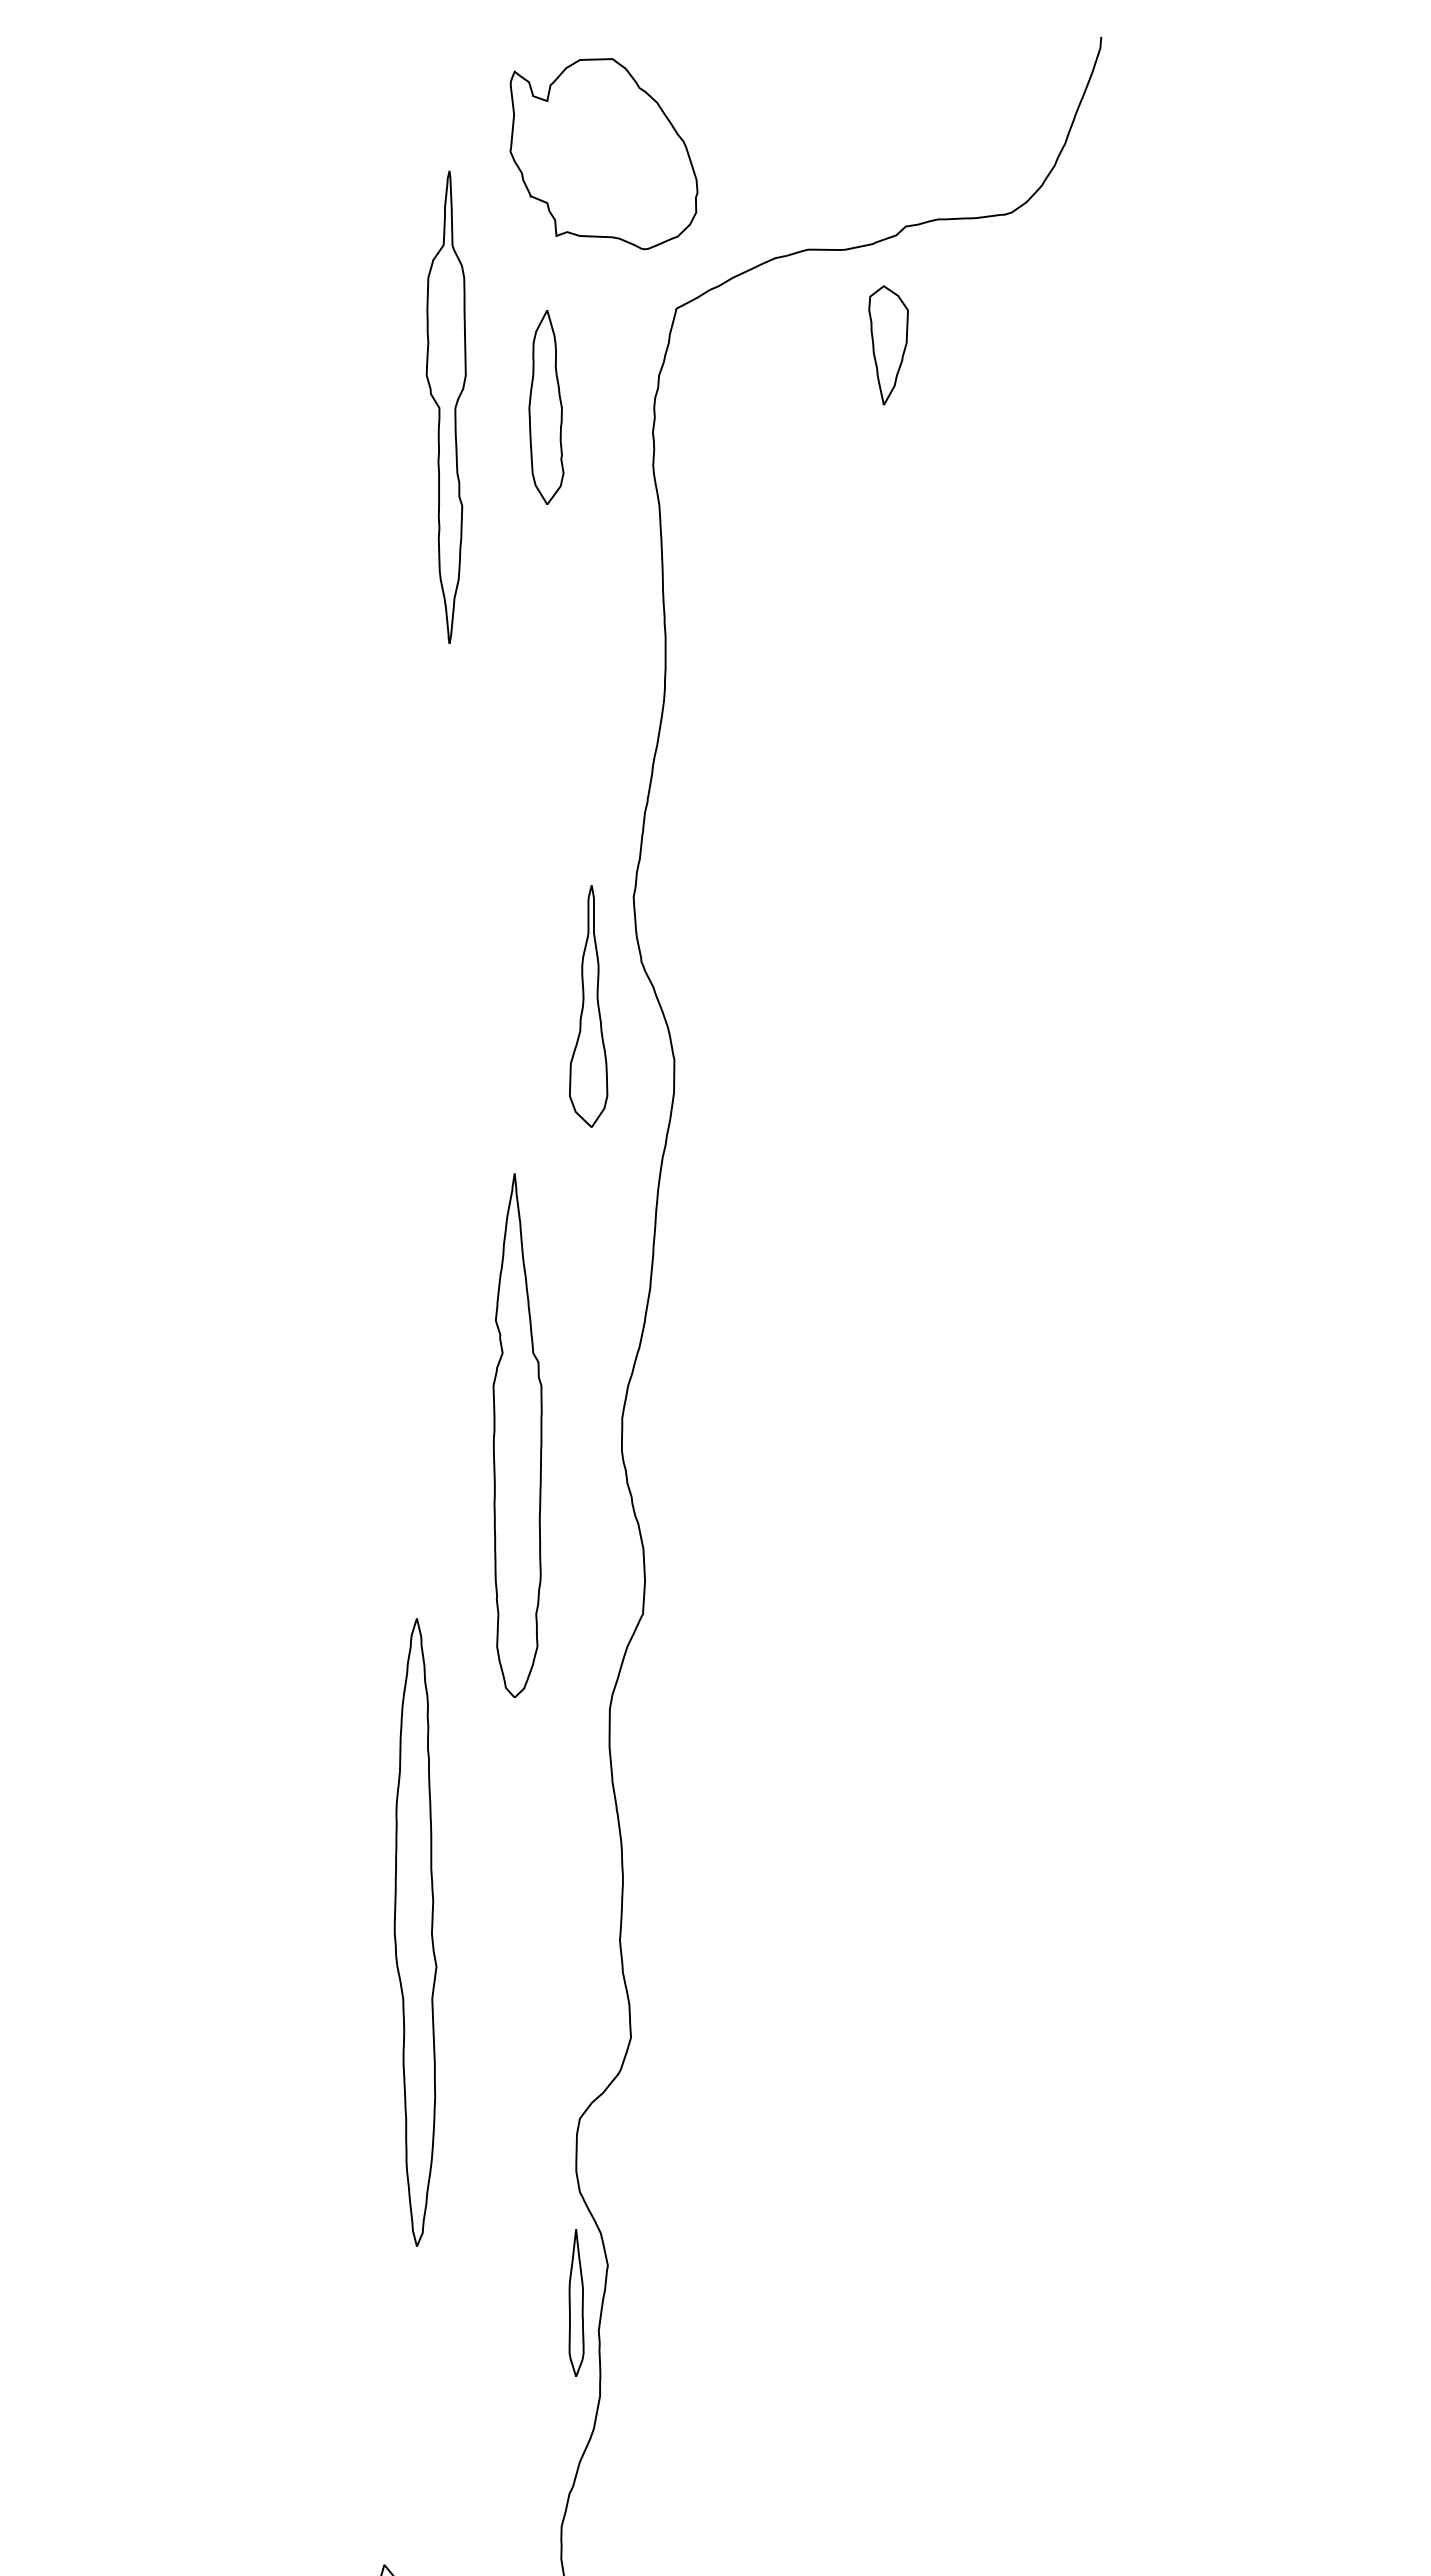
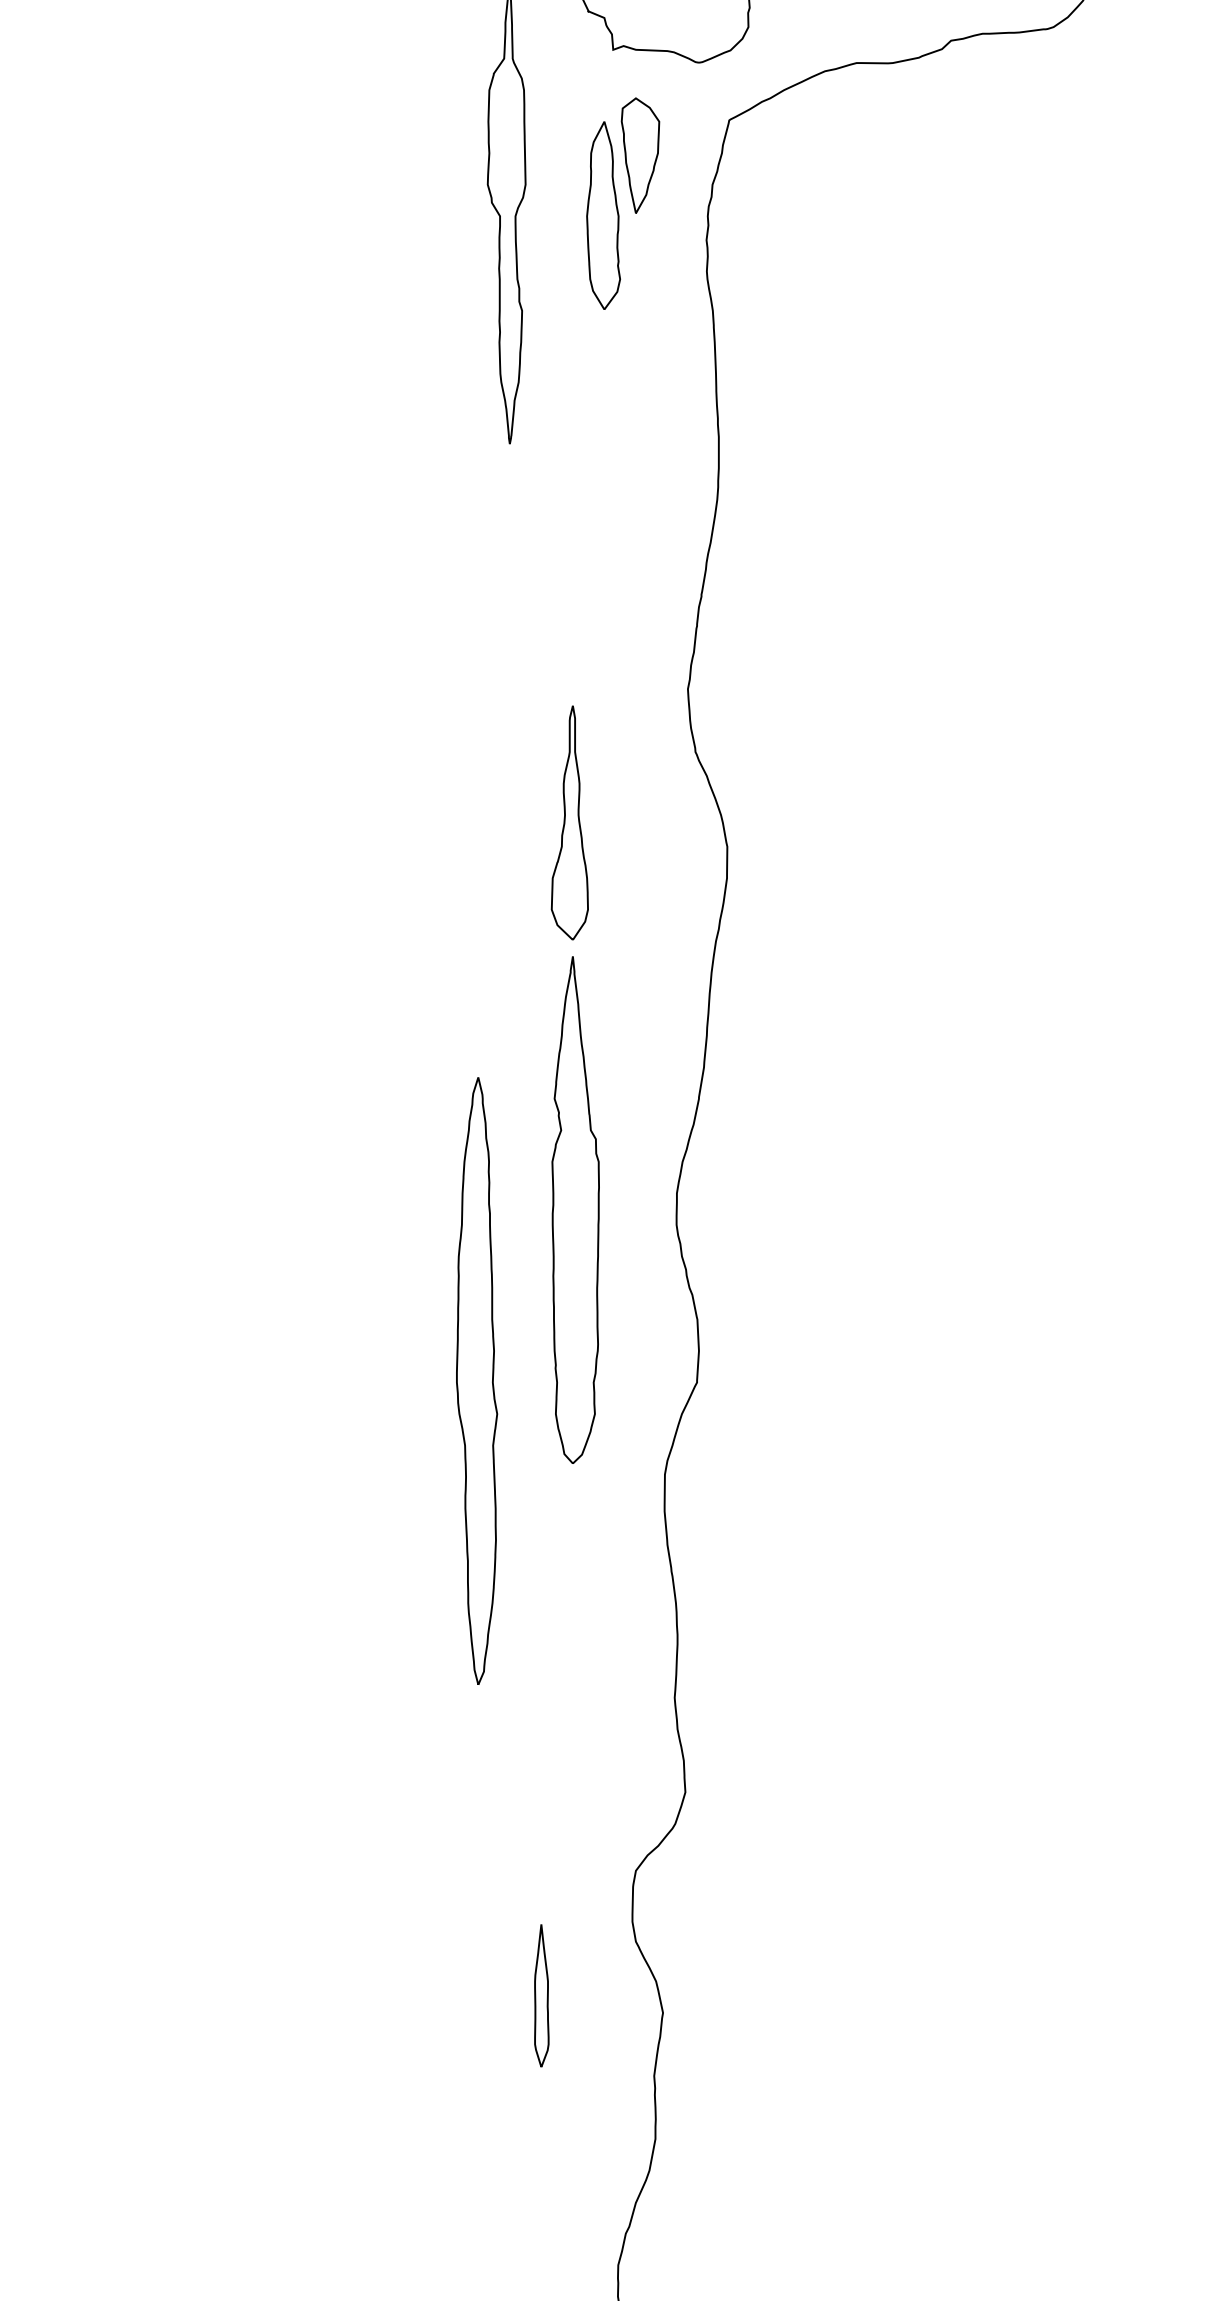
part: (888, 345) -> (640, 155), moved
part: (588, 1006) -> (569, 823), moved
part: (415, 1932) -> (476, 1381), moved
part: (576, 2302) -> (541, 1995), moved

